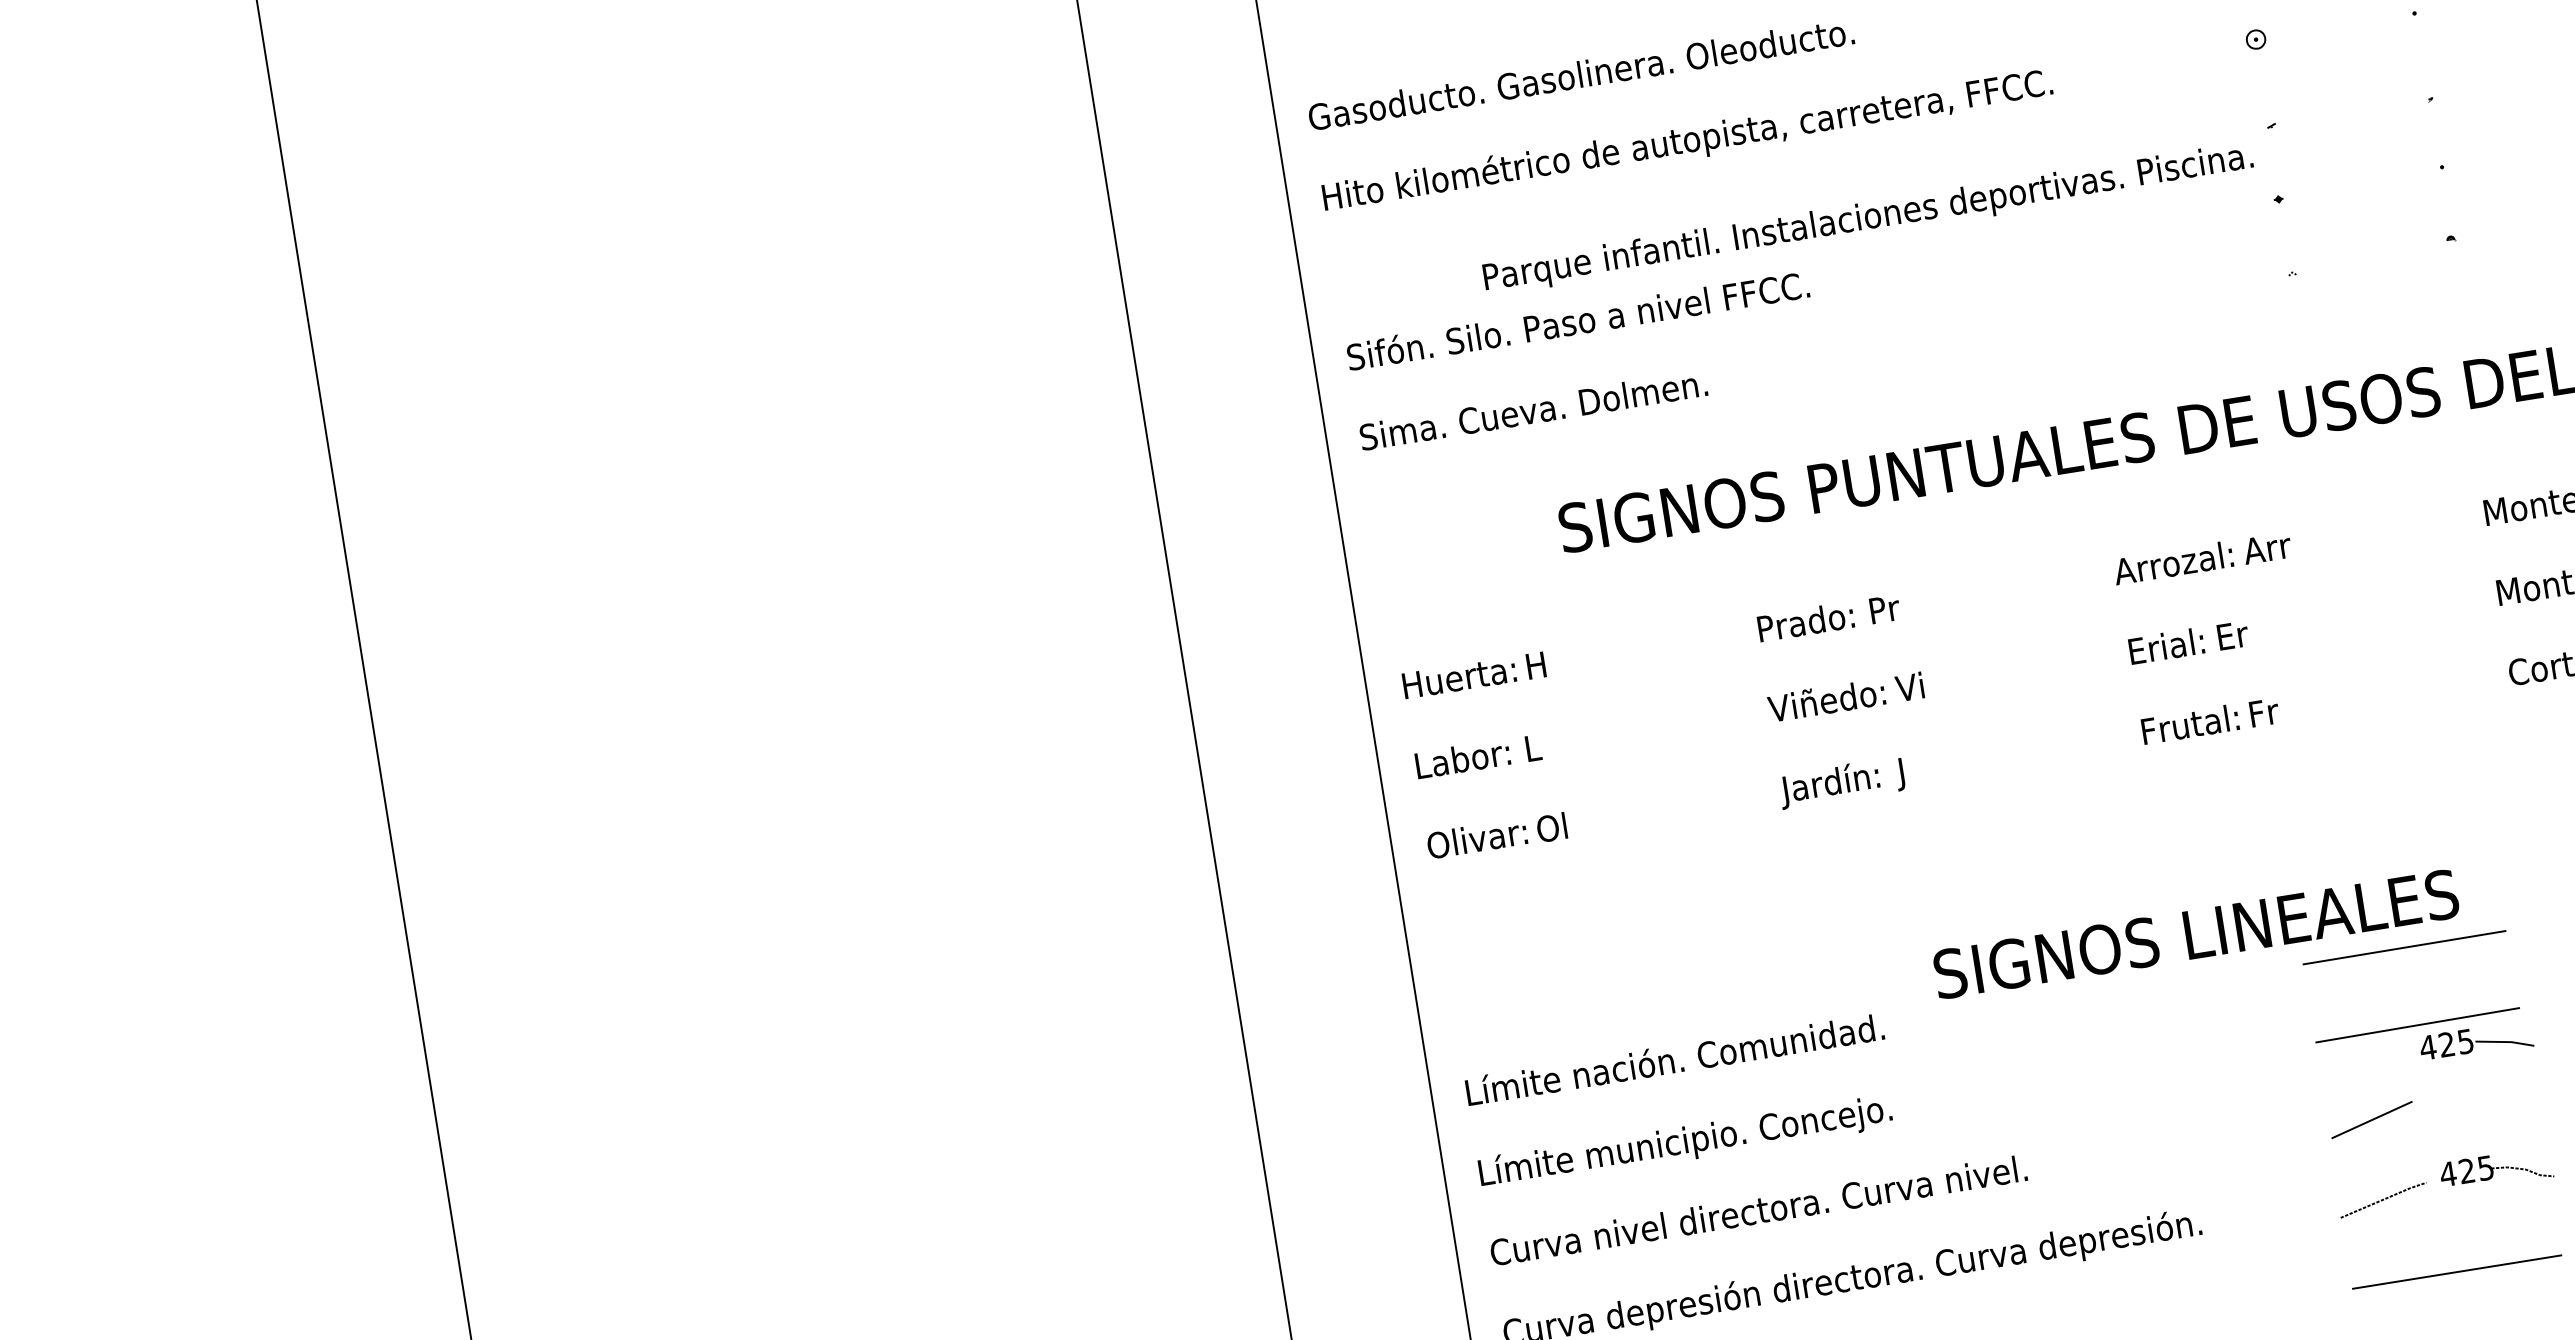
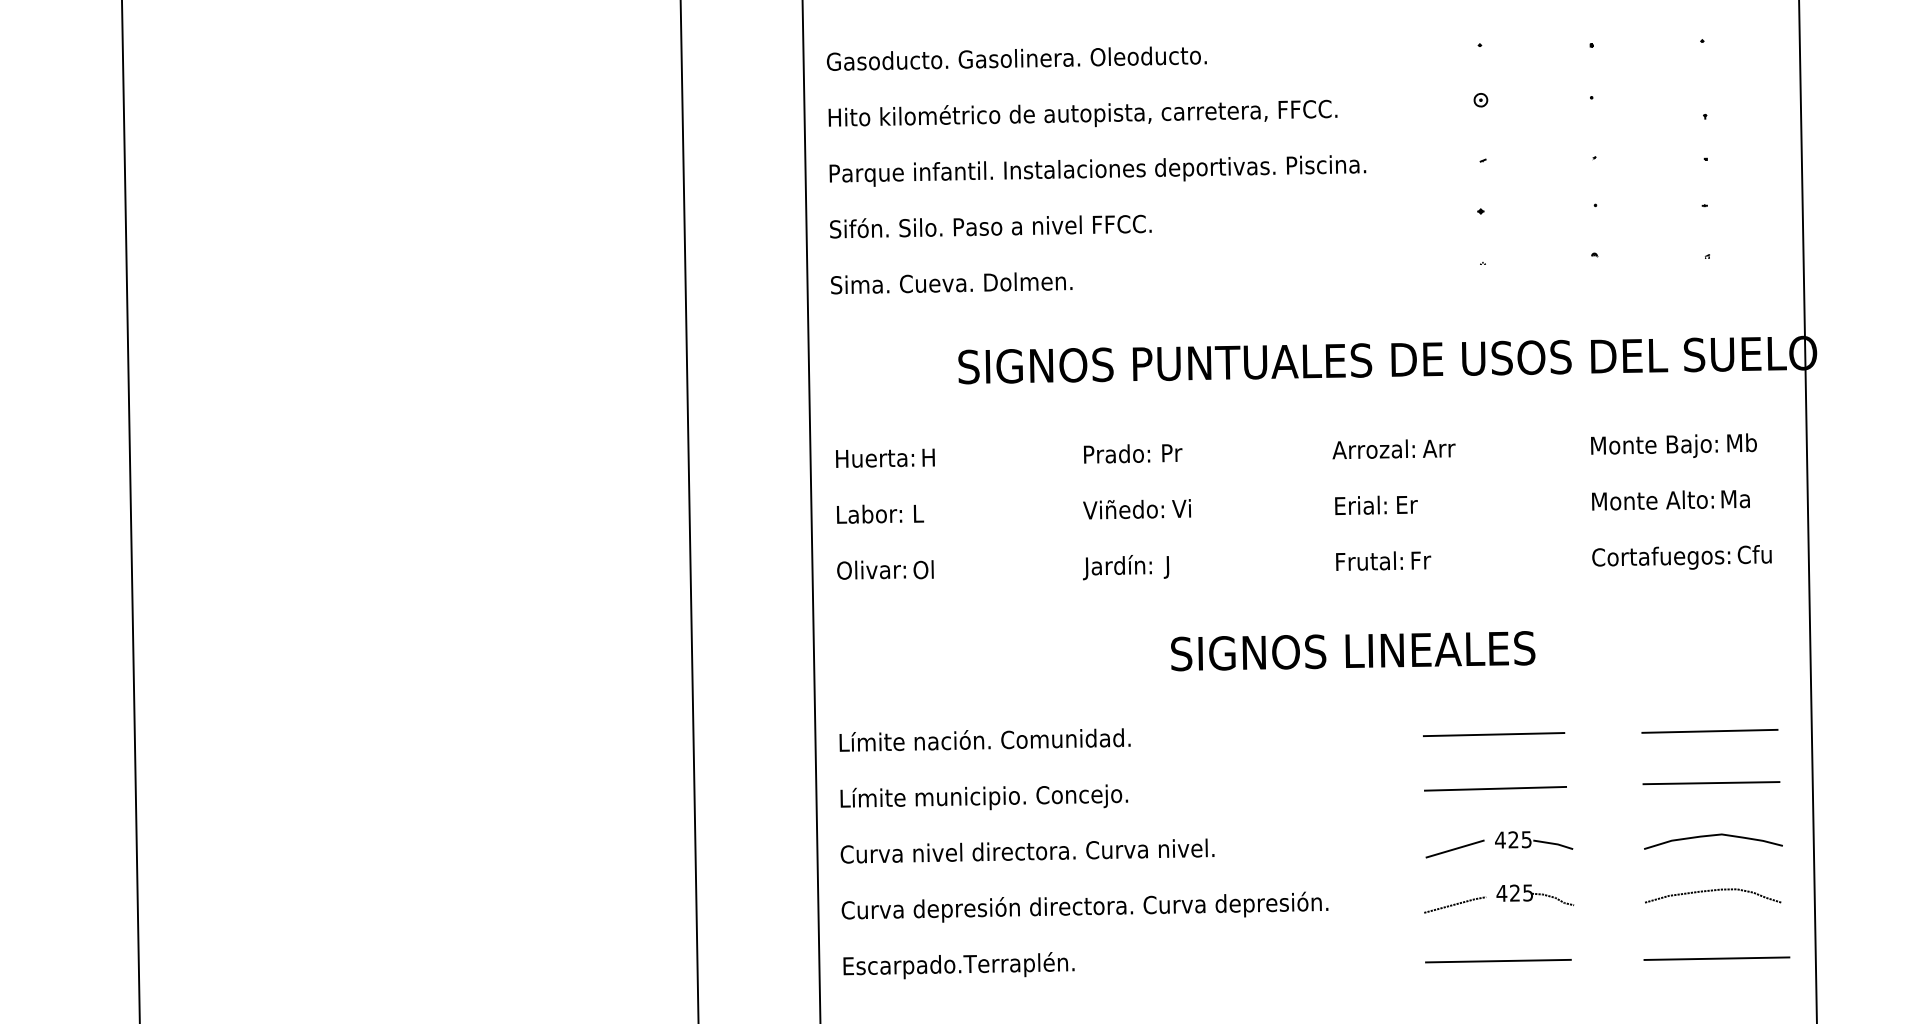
text: (1867, 218) -> (1097, 170), moved
text: (2196, 934) -> (1353, 651), moved
part: (2477, 1041) -> (1534, 840), moved

